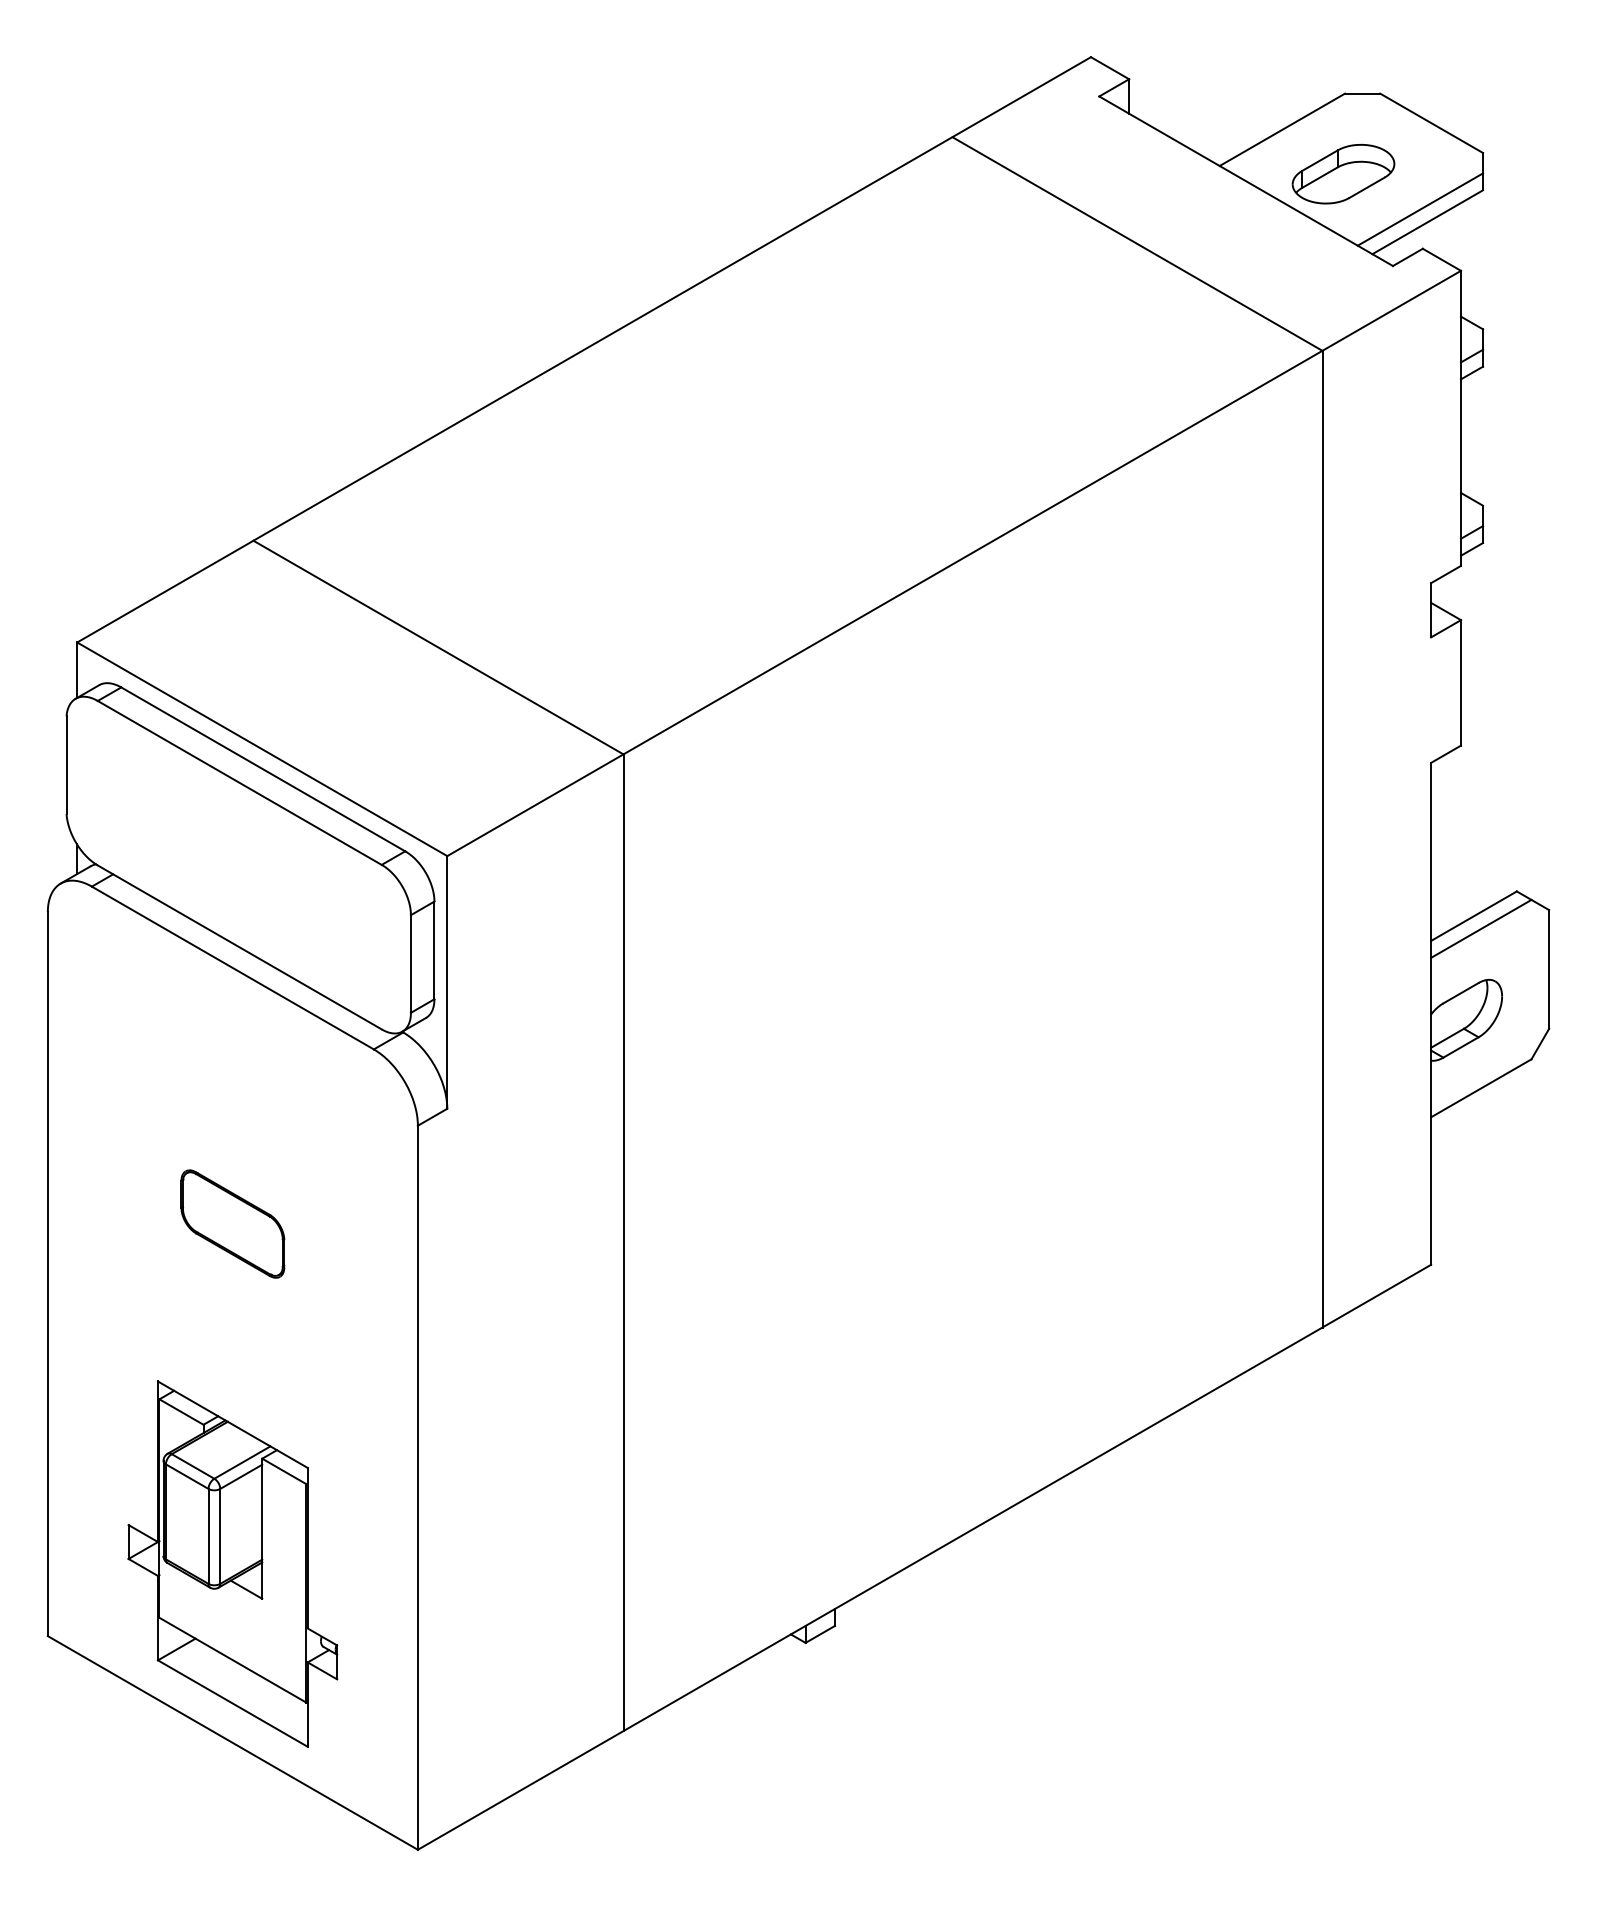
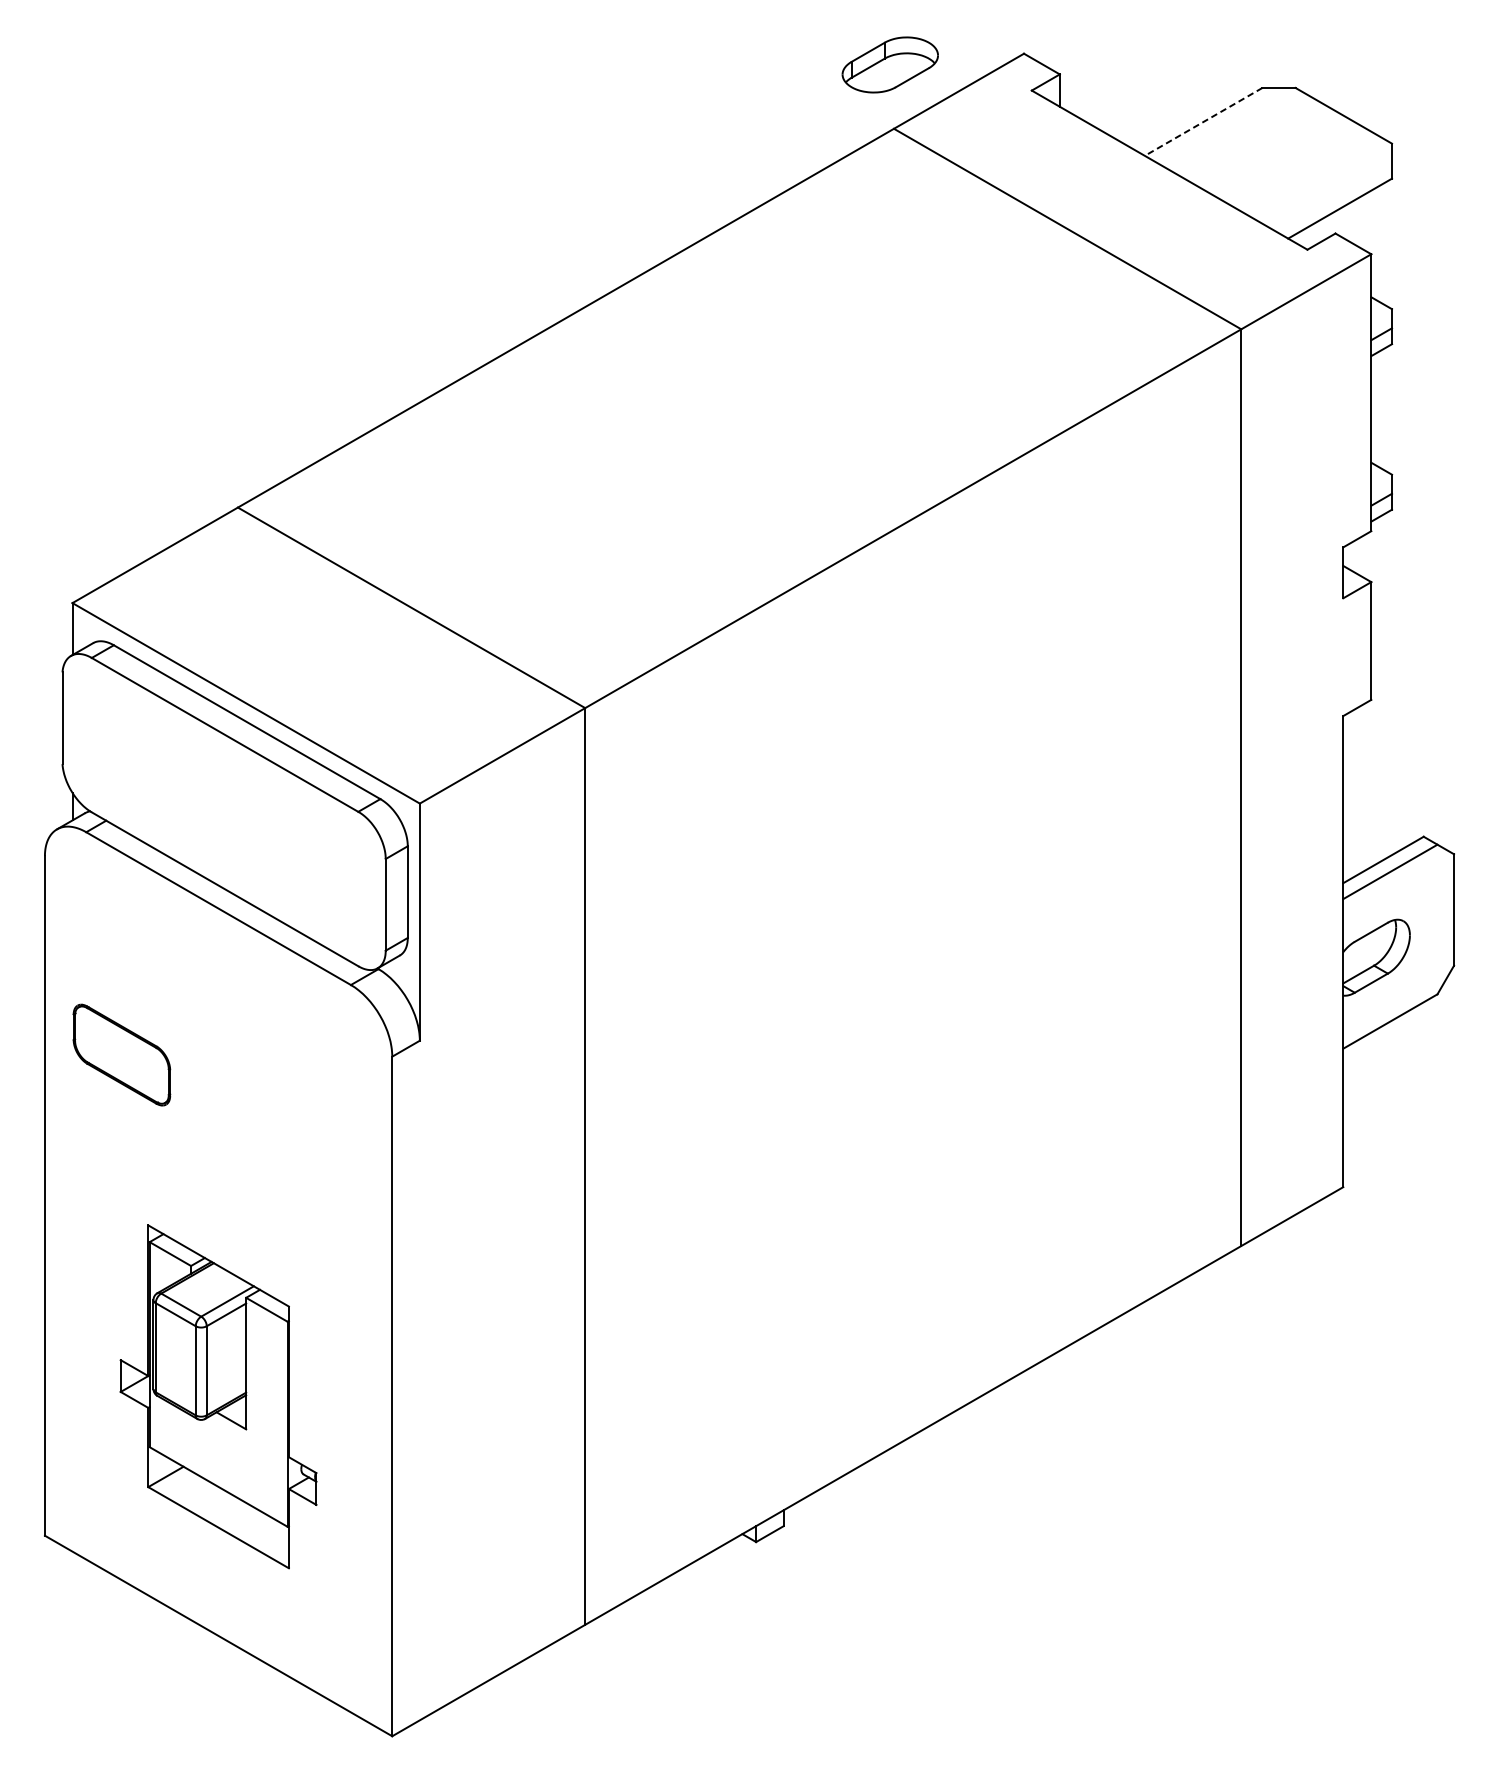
line: (1281, 130) -> (1202, 122), solid -> dashed
part: (1343, 173) -> (890, 64), moved
line: (1420, 209) -> (1333, 196), removed
part: (232, 1223) -> (121, 1054), moved
part: (232, 1563) -> (218, 1396), moved

